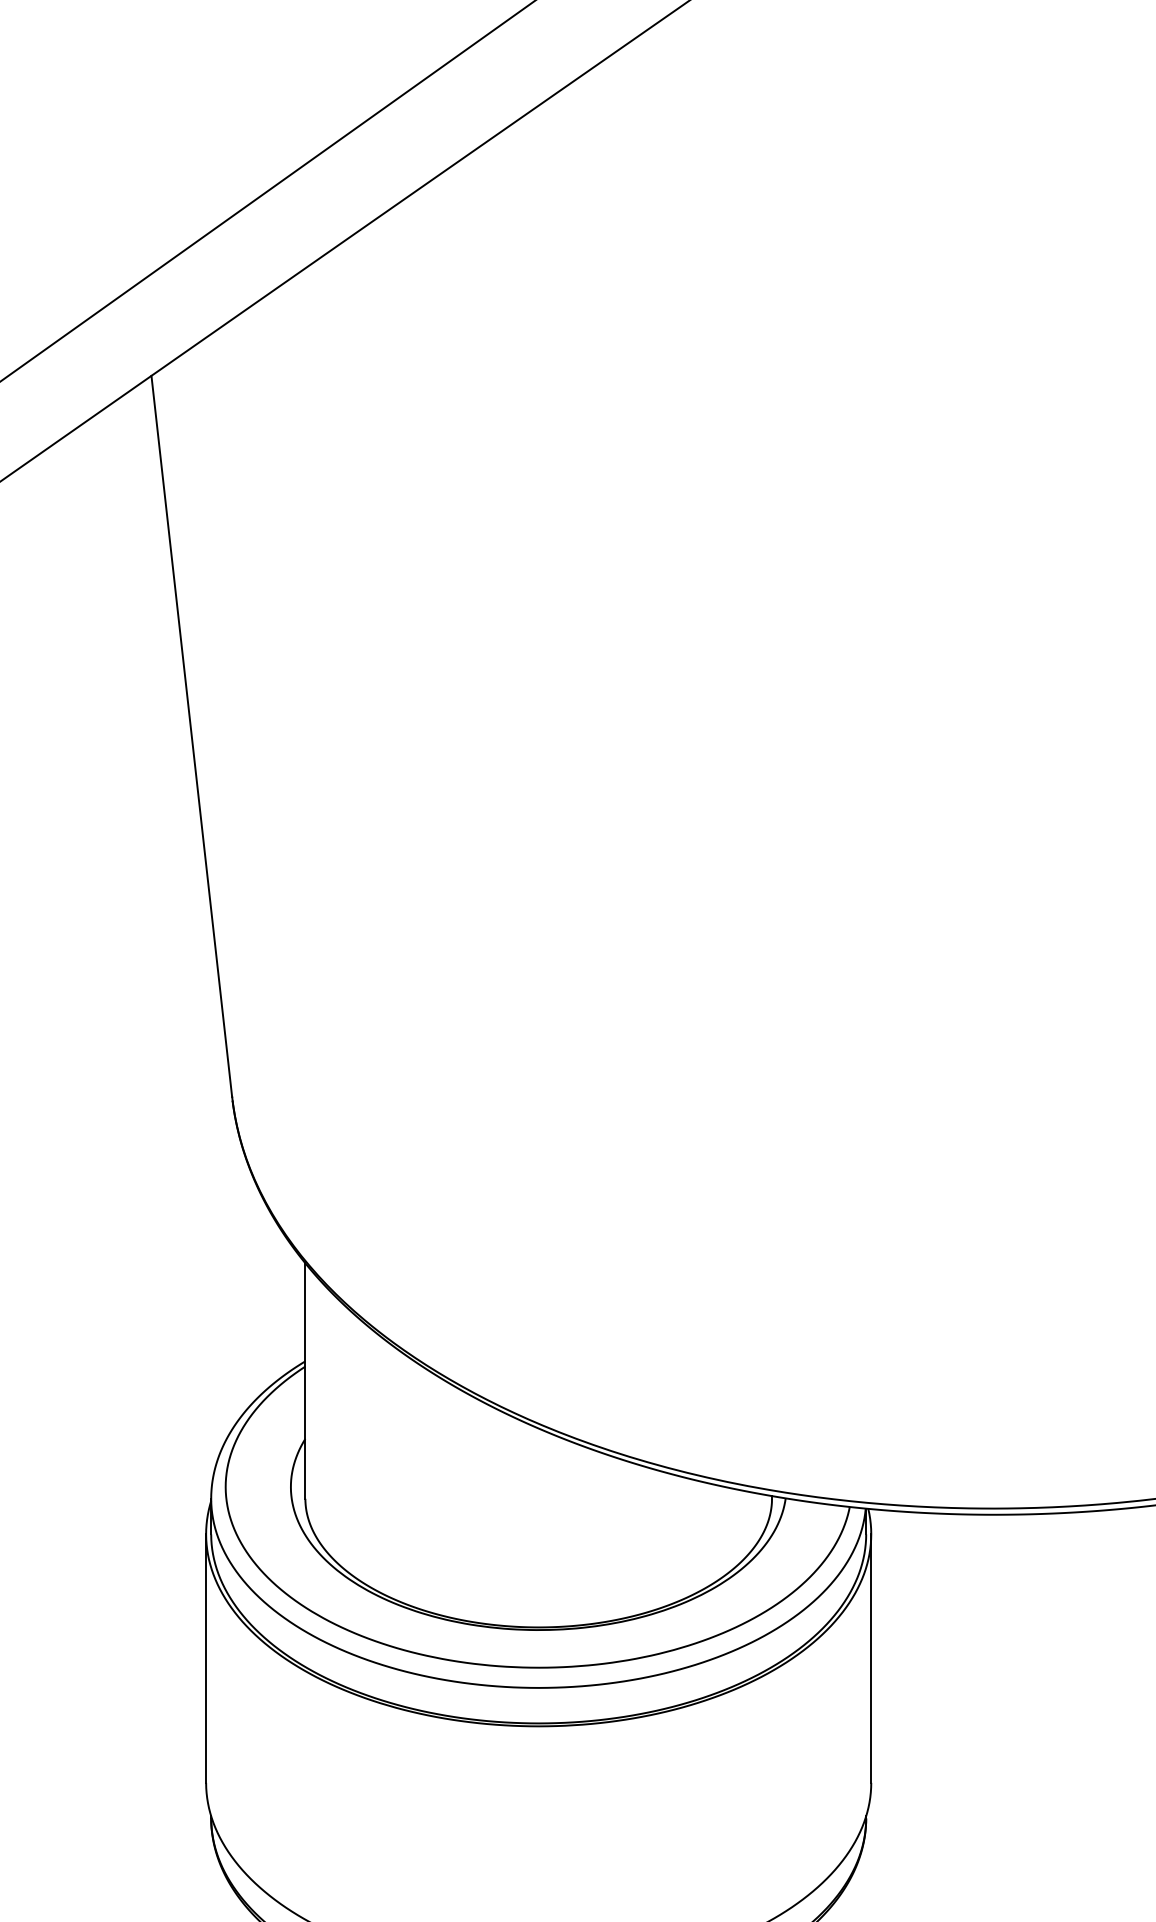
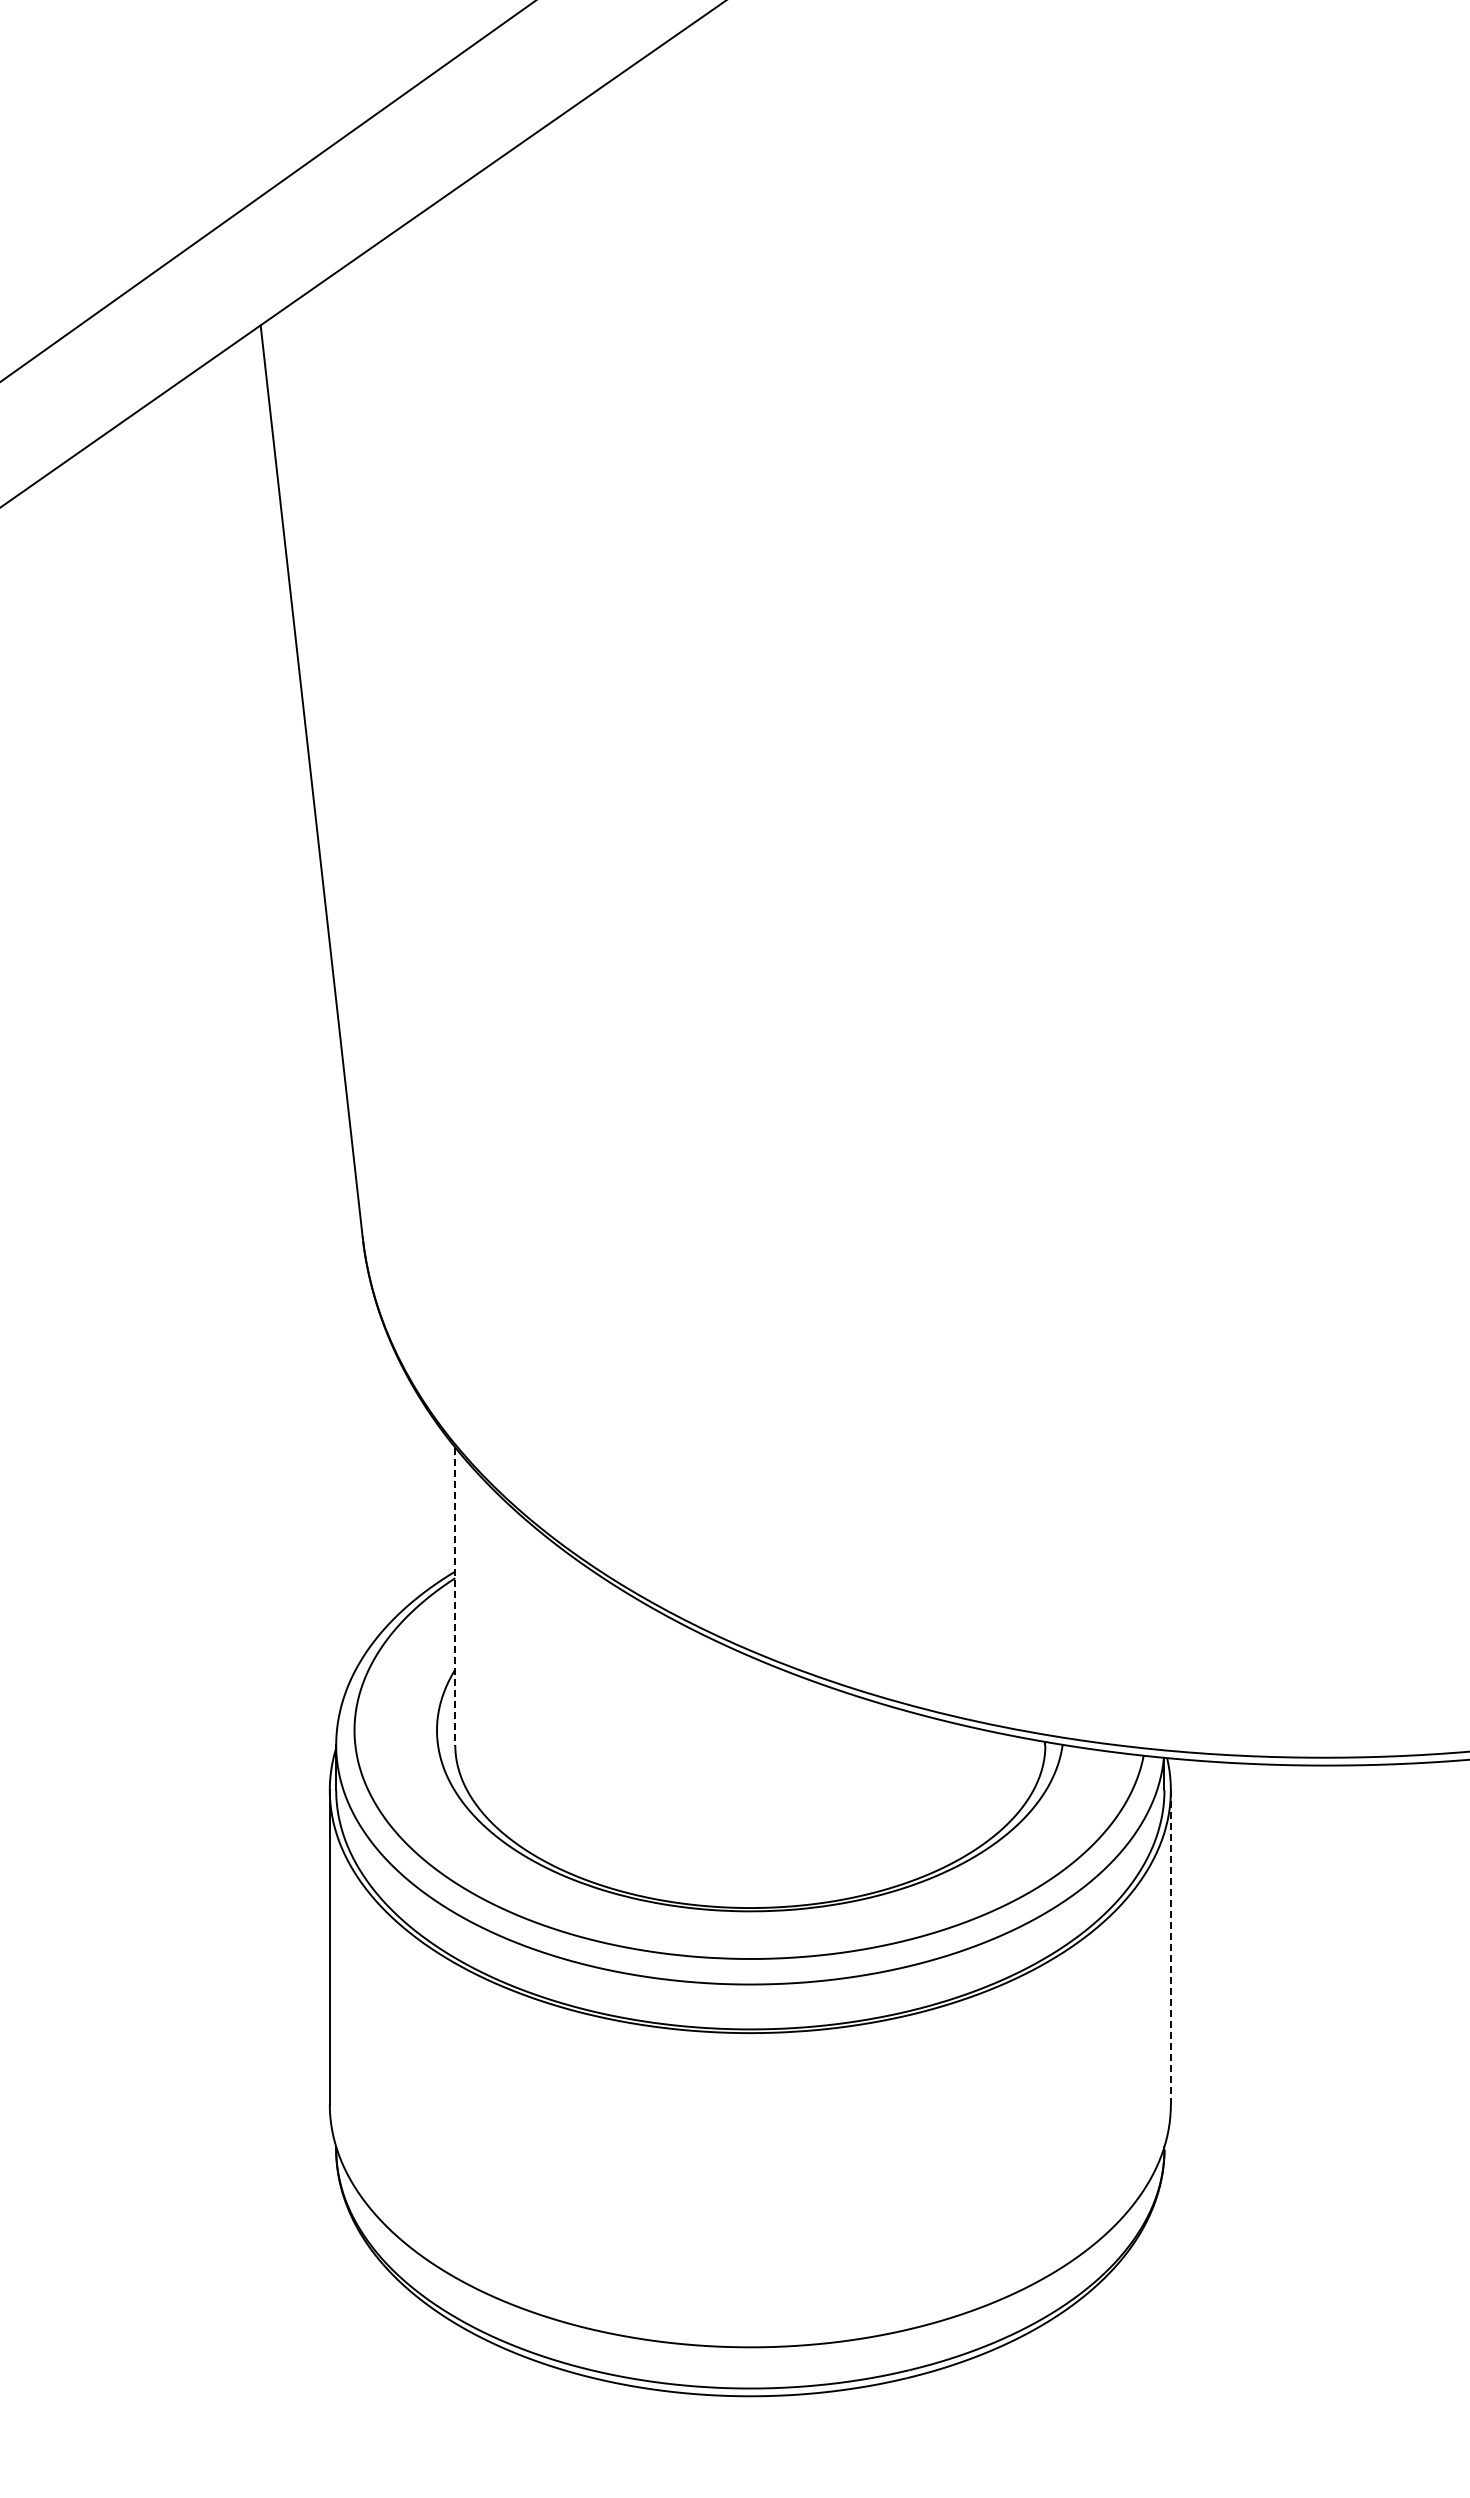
line: (305, 1381) -> (455, 1597), solid -> dashed
line: (870, 1657) -> (1170, 1946), solid -> dashed

